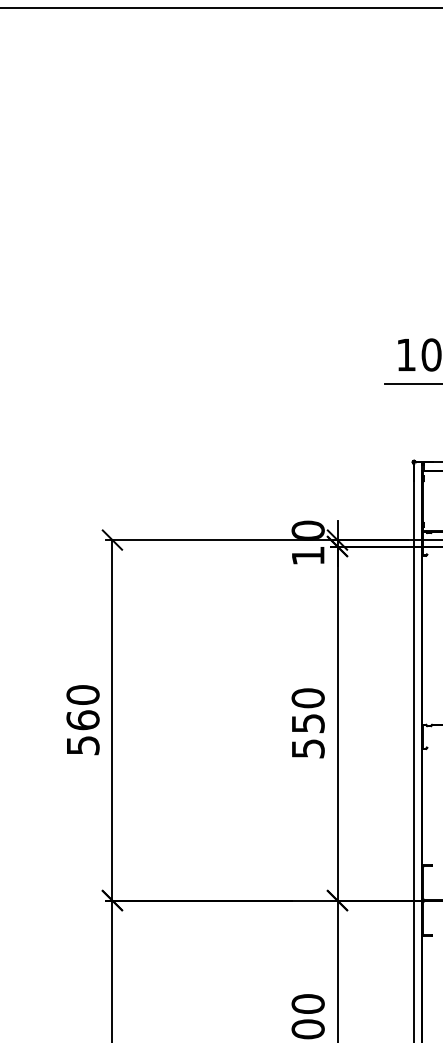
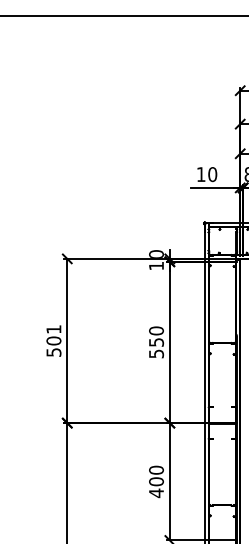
text: (82, 708) -> (53, 335), 560 -> 501

